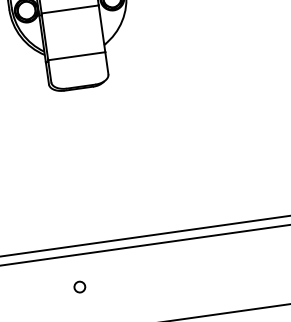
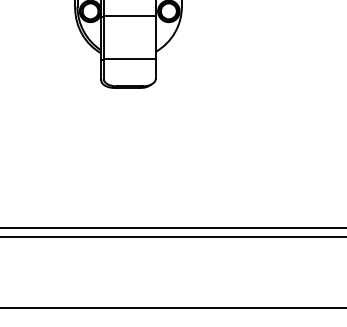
circle: (79, 286) -> (103, 265), removed

